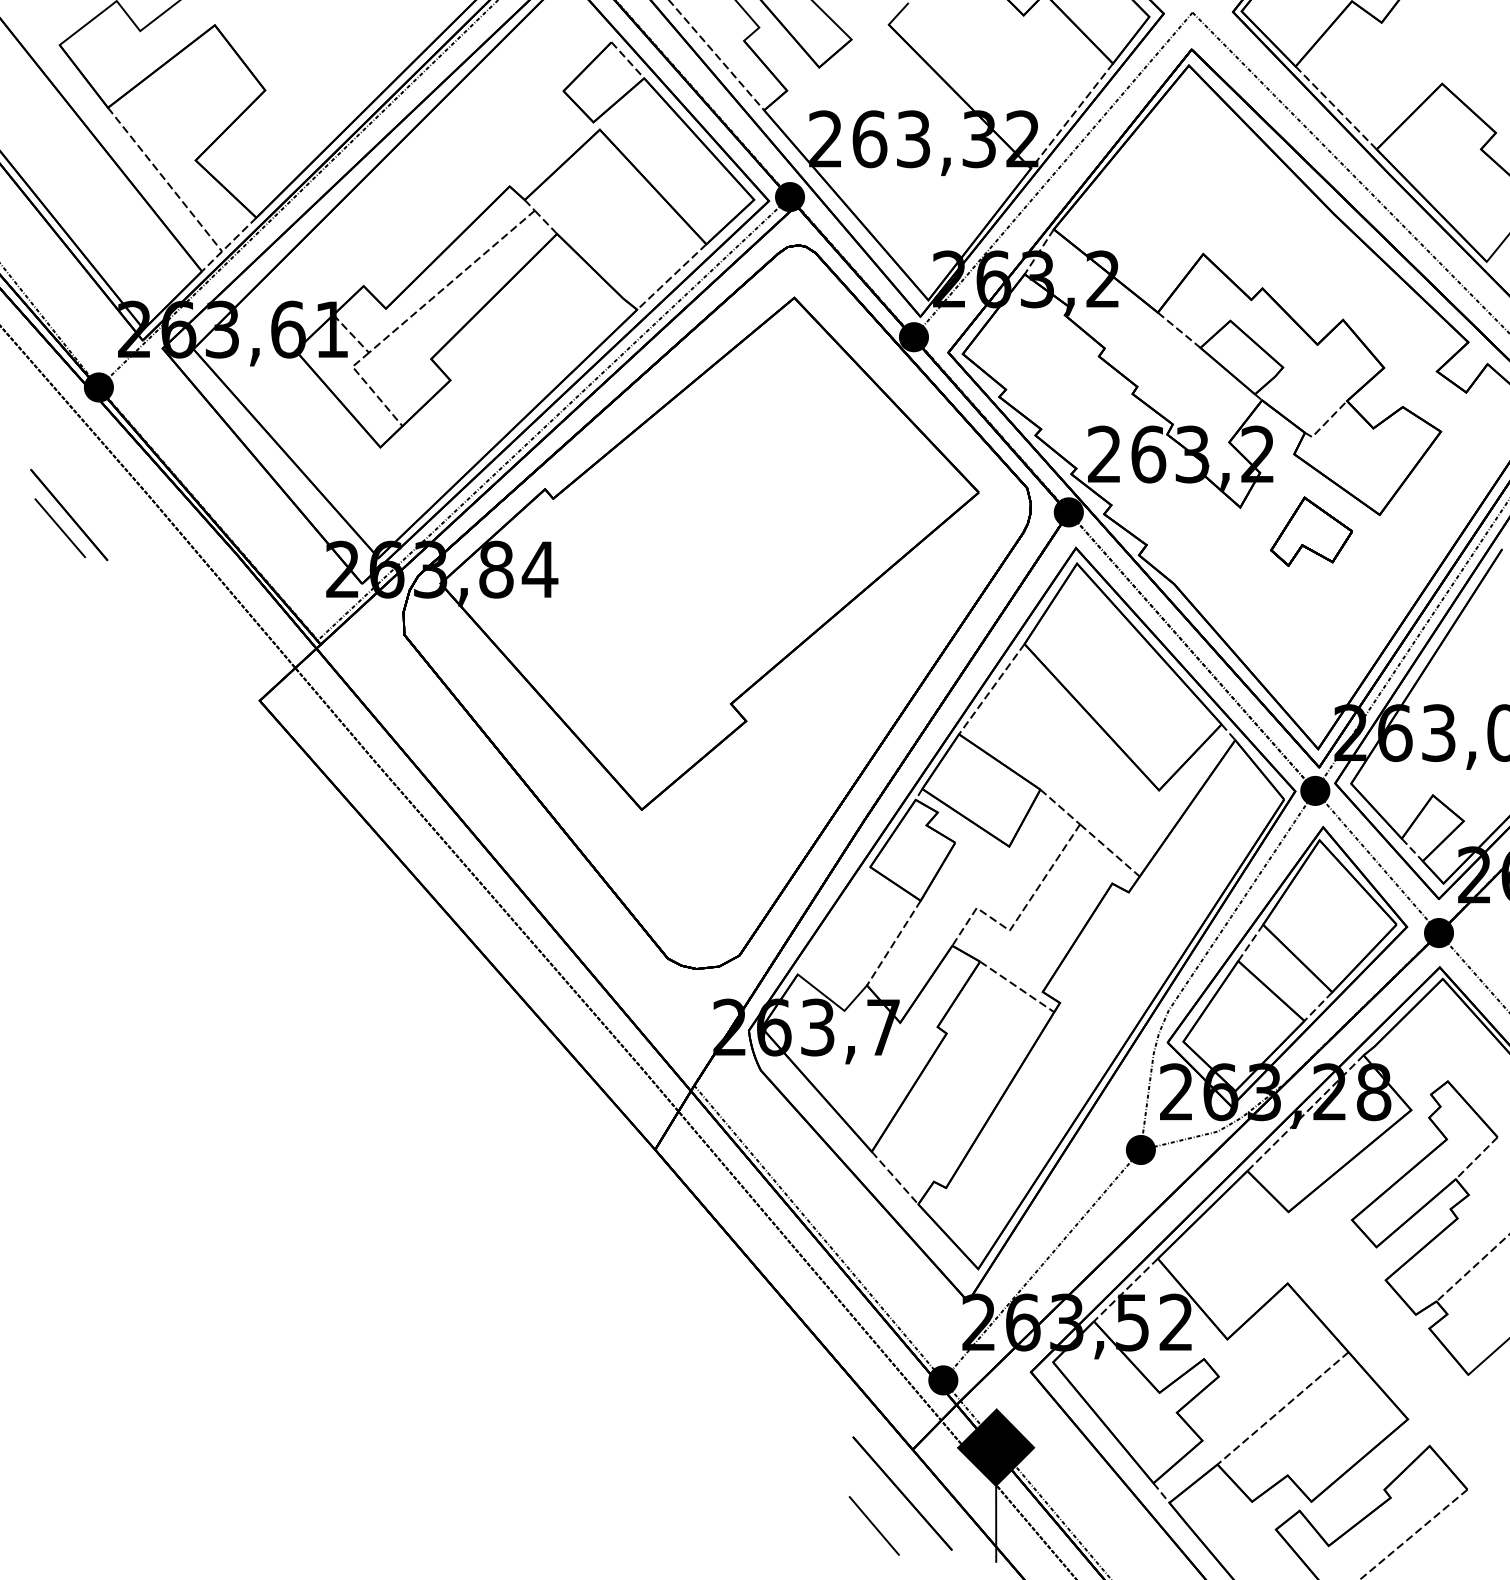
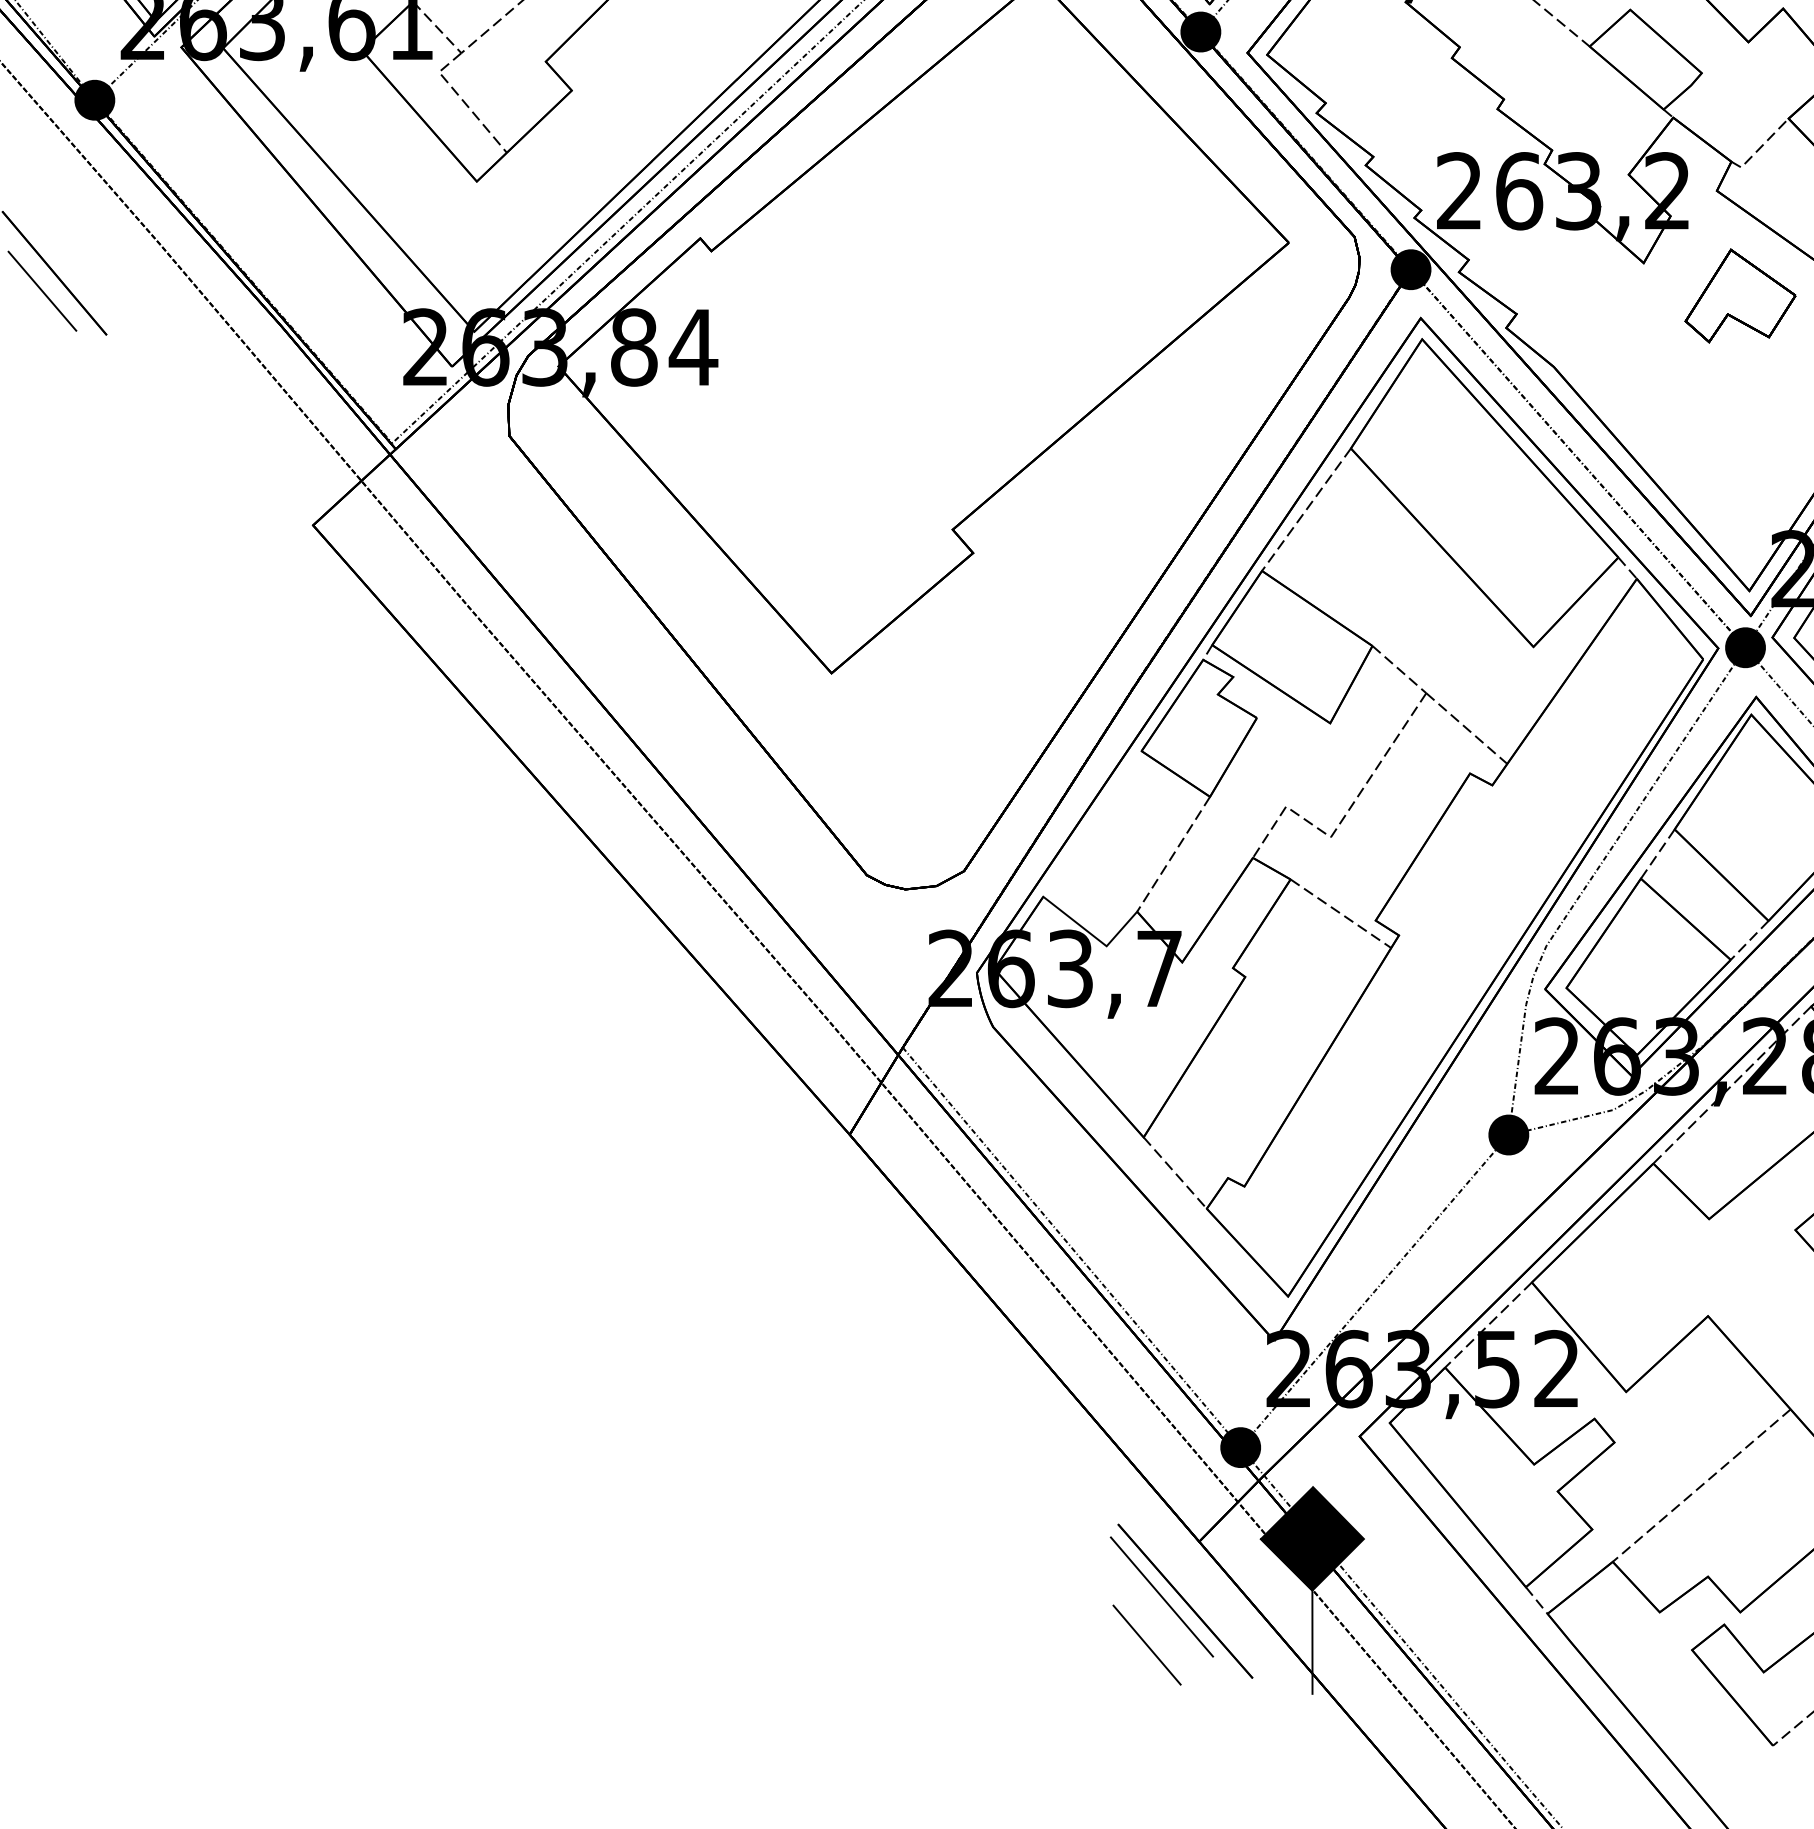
line: (884, 1490) -> (1160, 1597), added

